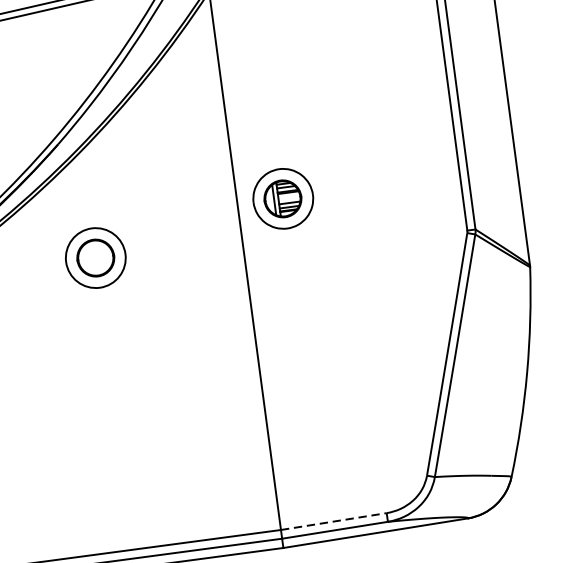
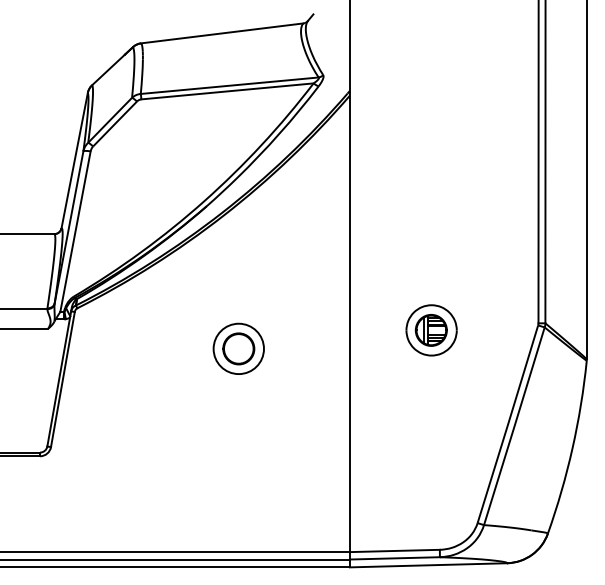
part: (283, 198) -> (431, 330), moved
part: (95, 257) -> (238, 348), moved
line: (333, 521) -> (394, 550), dashed -> solid

